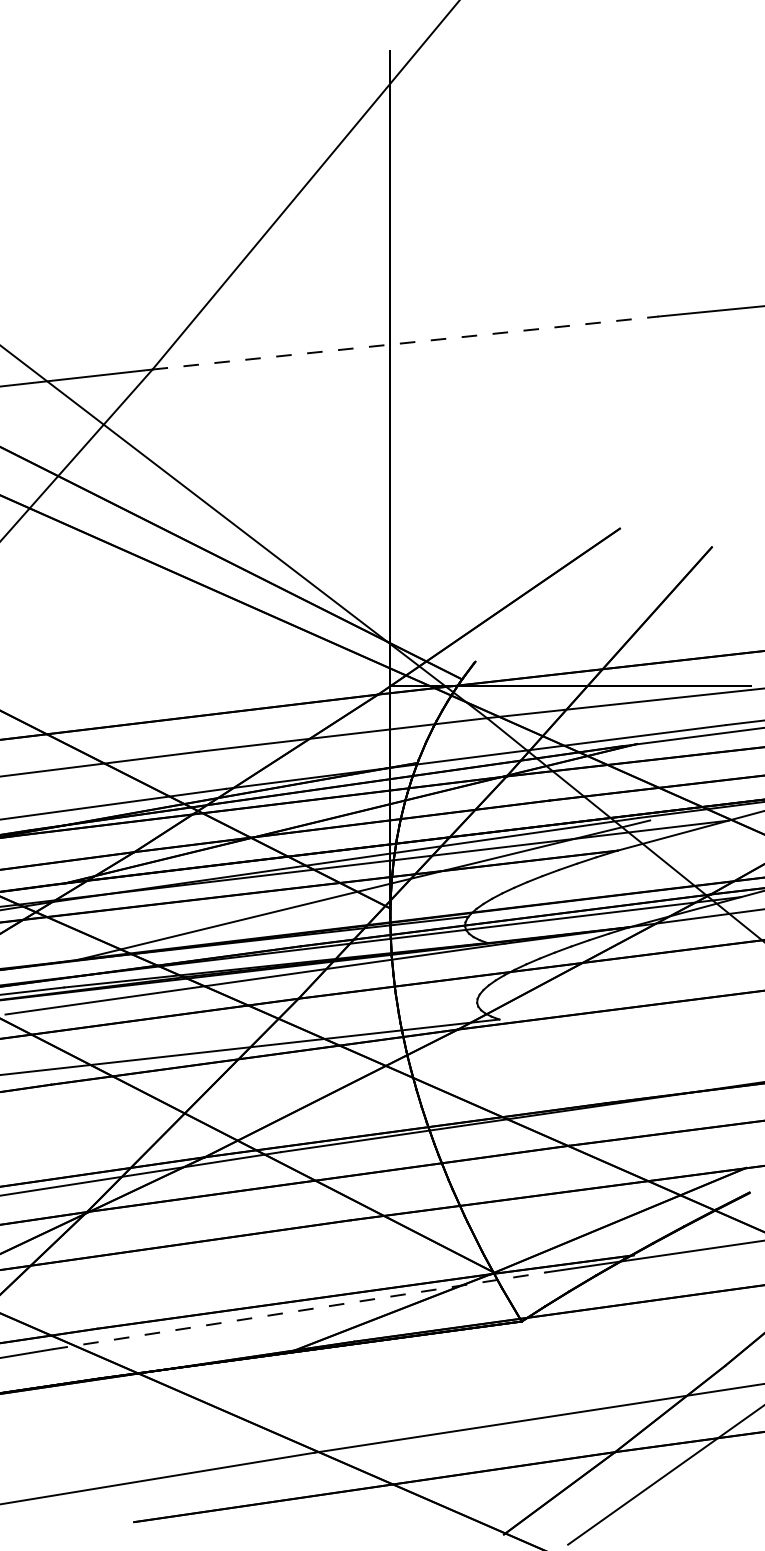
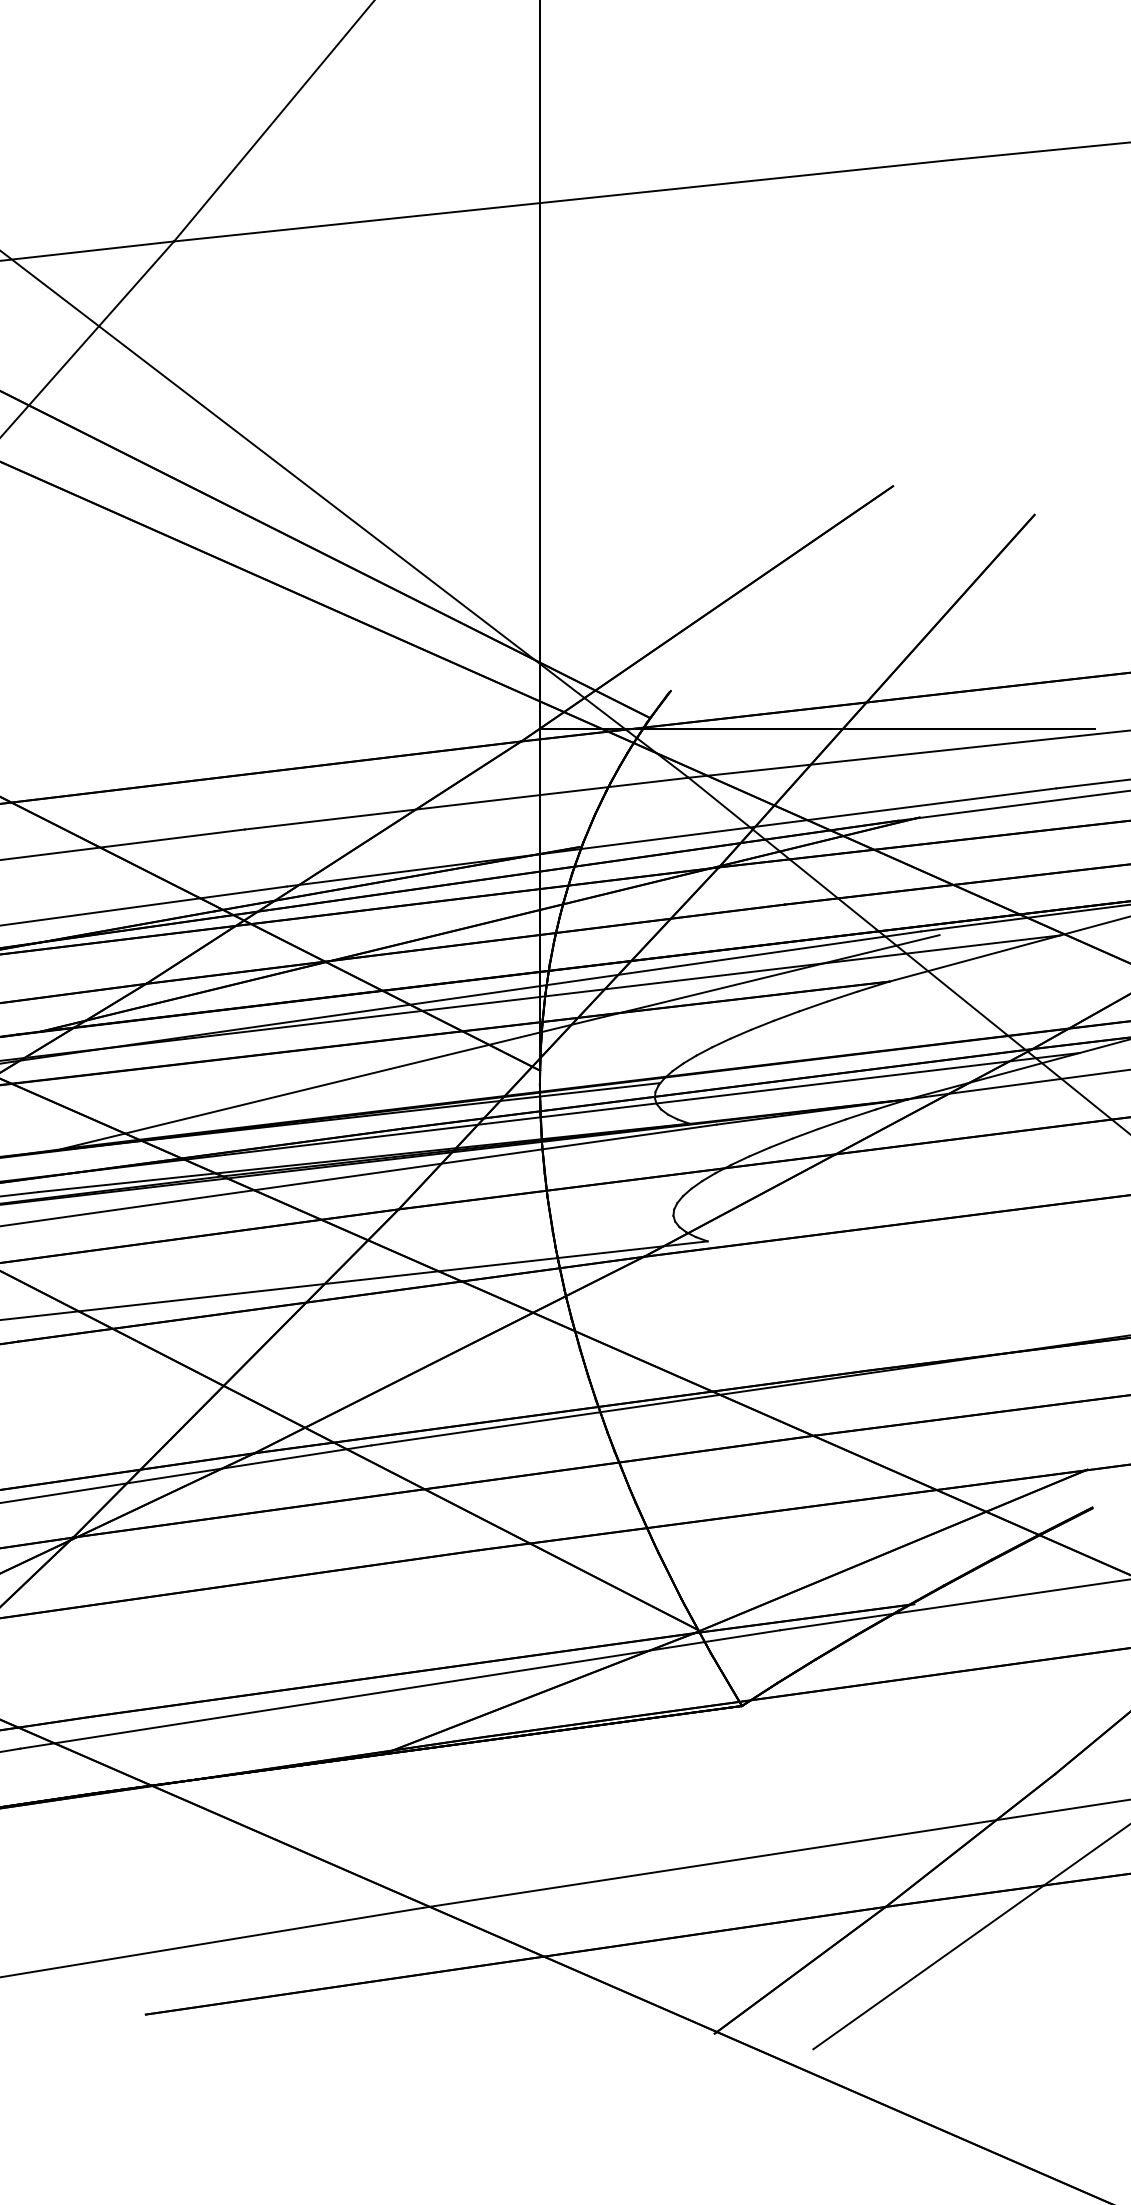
line: (406, 342) -> (564, 199), dashed -> solid
line: (299, 1310) -> (400, 1689), dashed -> solid

